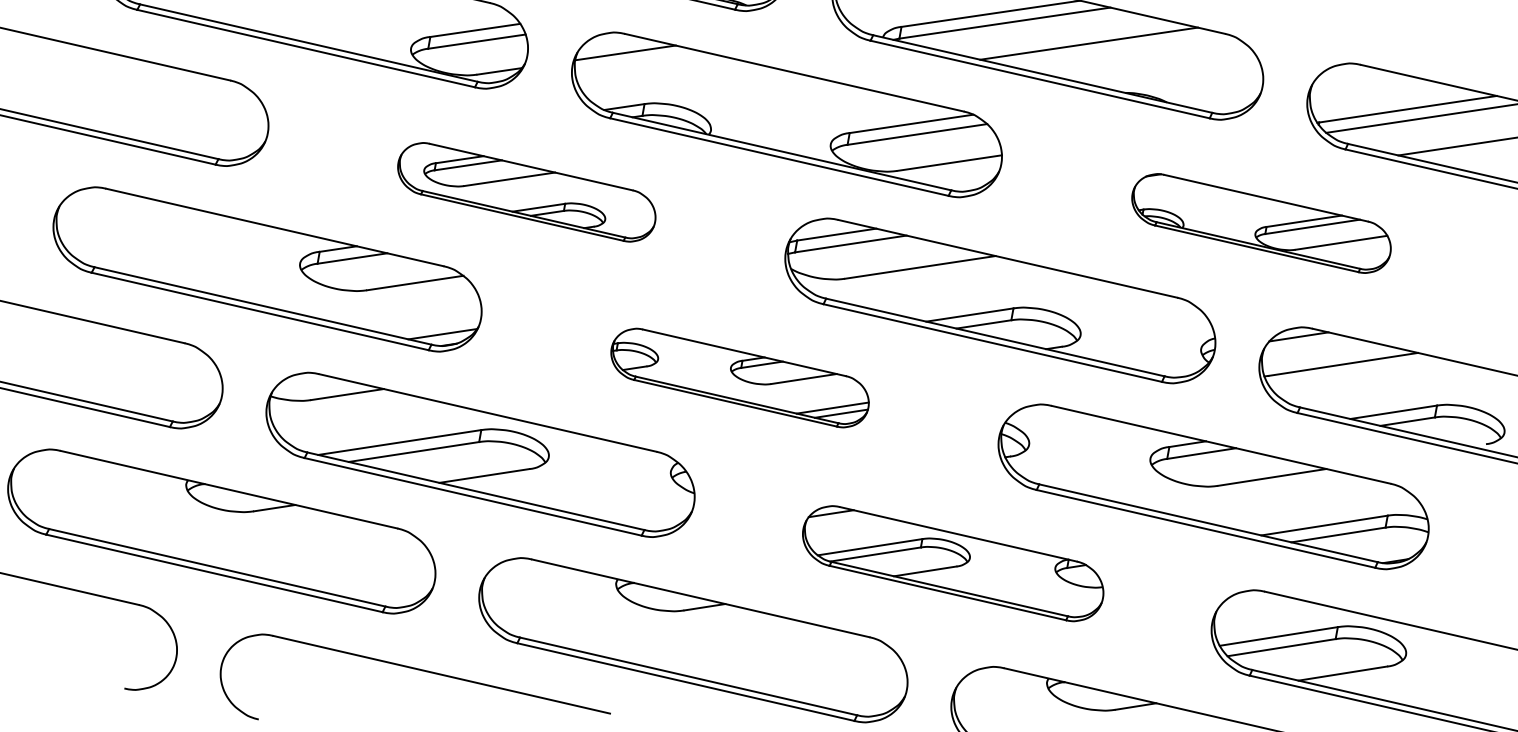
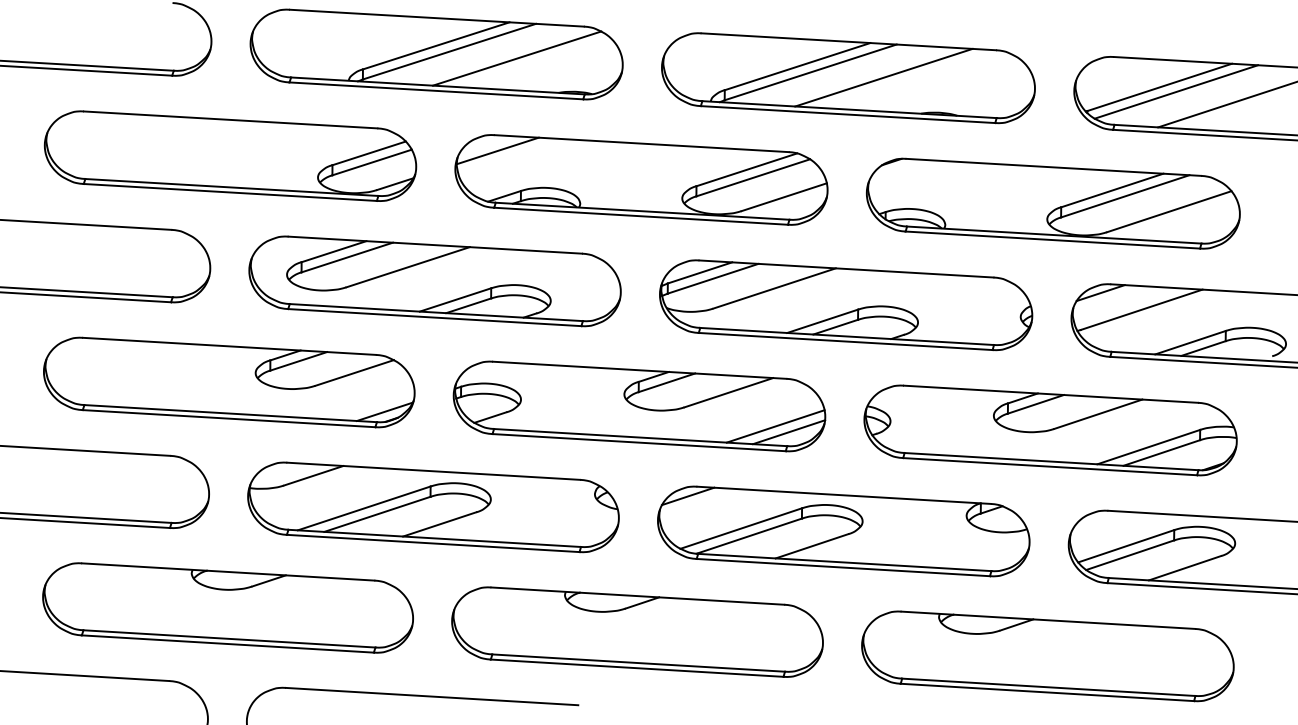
part: (526, 192) -> (434, 281), size x1.67
part: (1261, 223) -> (1053, 203), size x1.67
part: (740, 378) -> (639, 406), size x1.67
part: (952, 563) -> (843, 531), size x1.43

